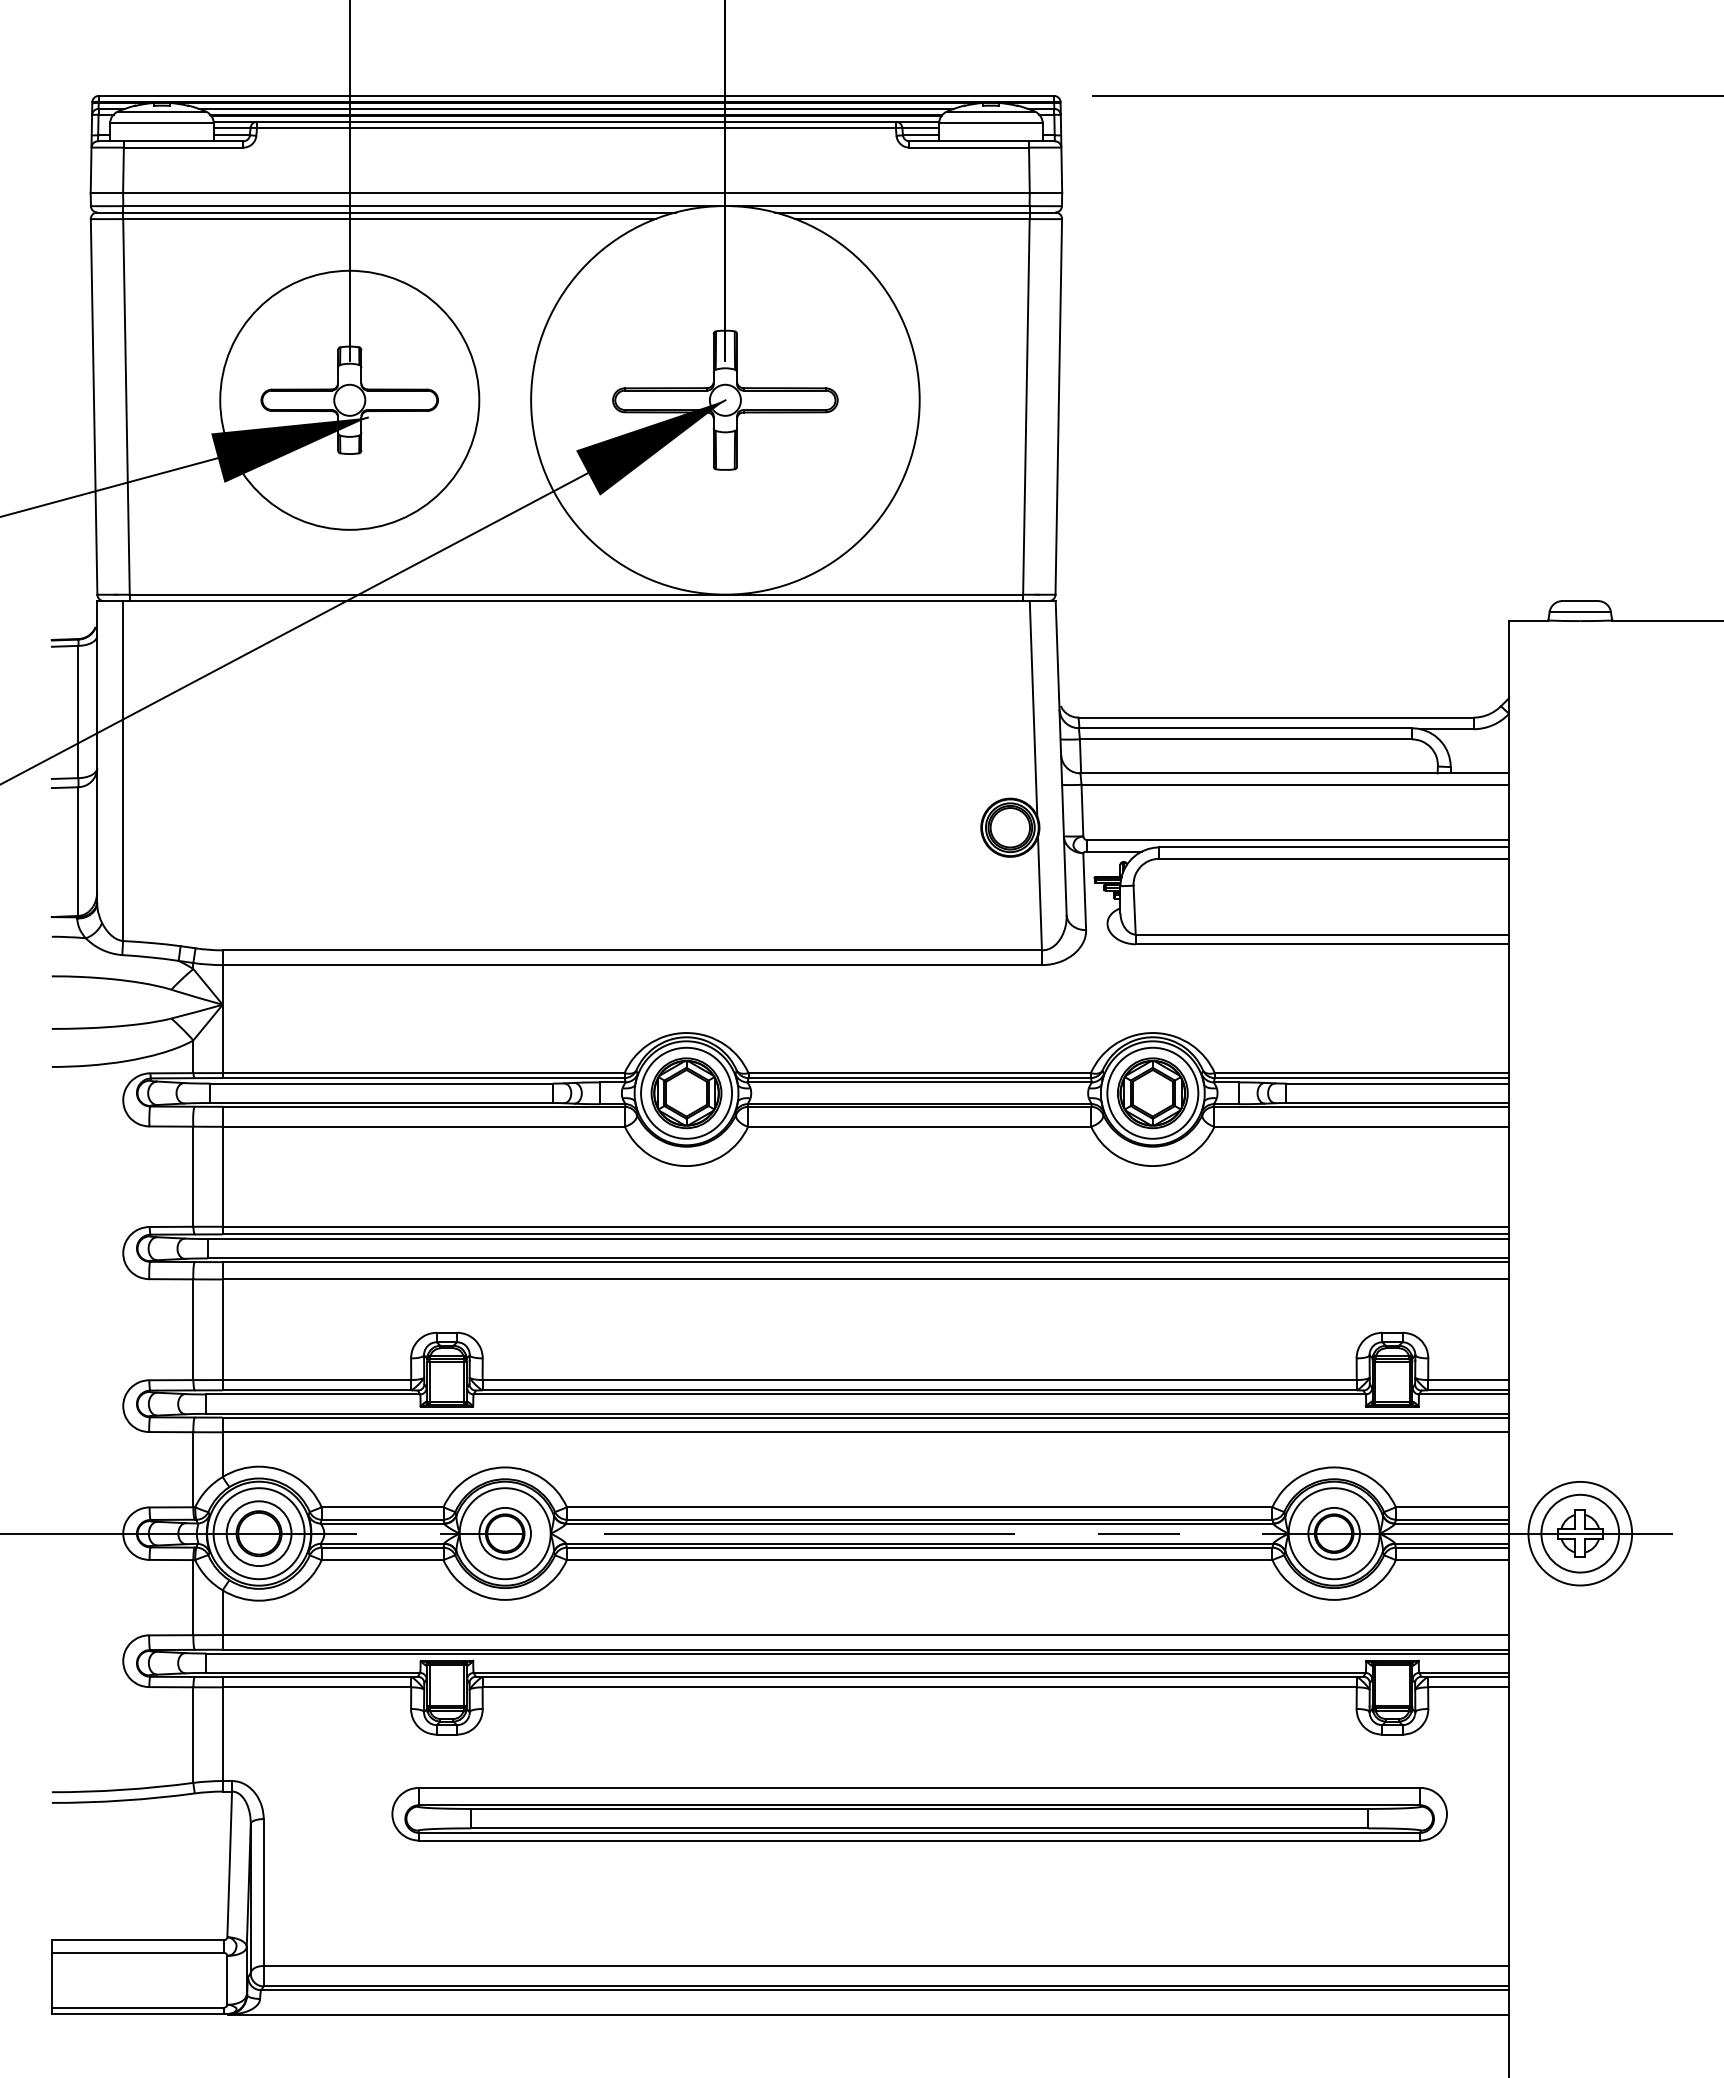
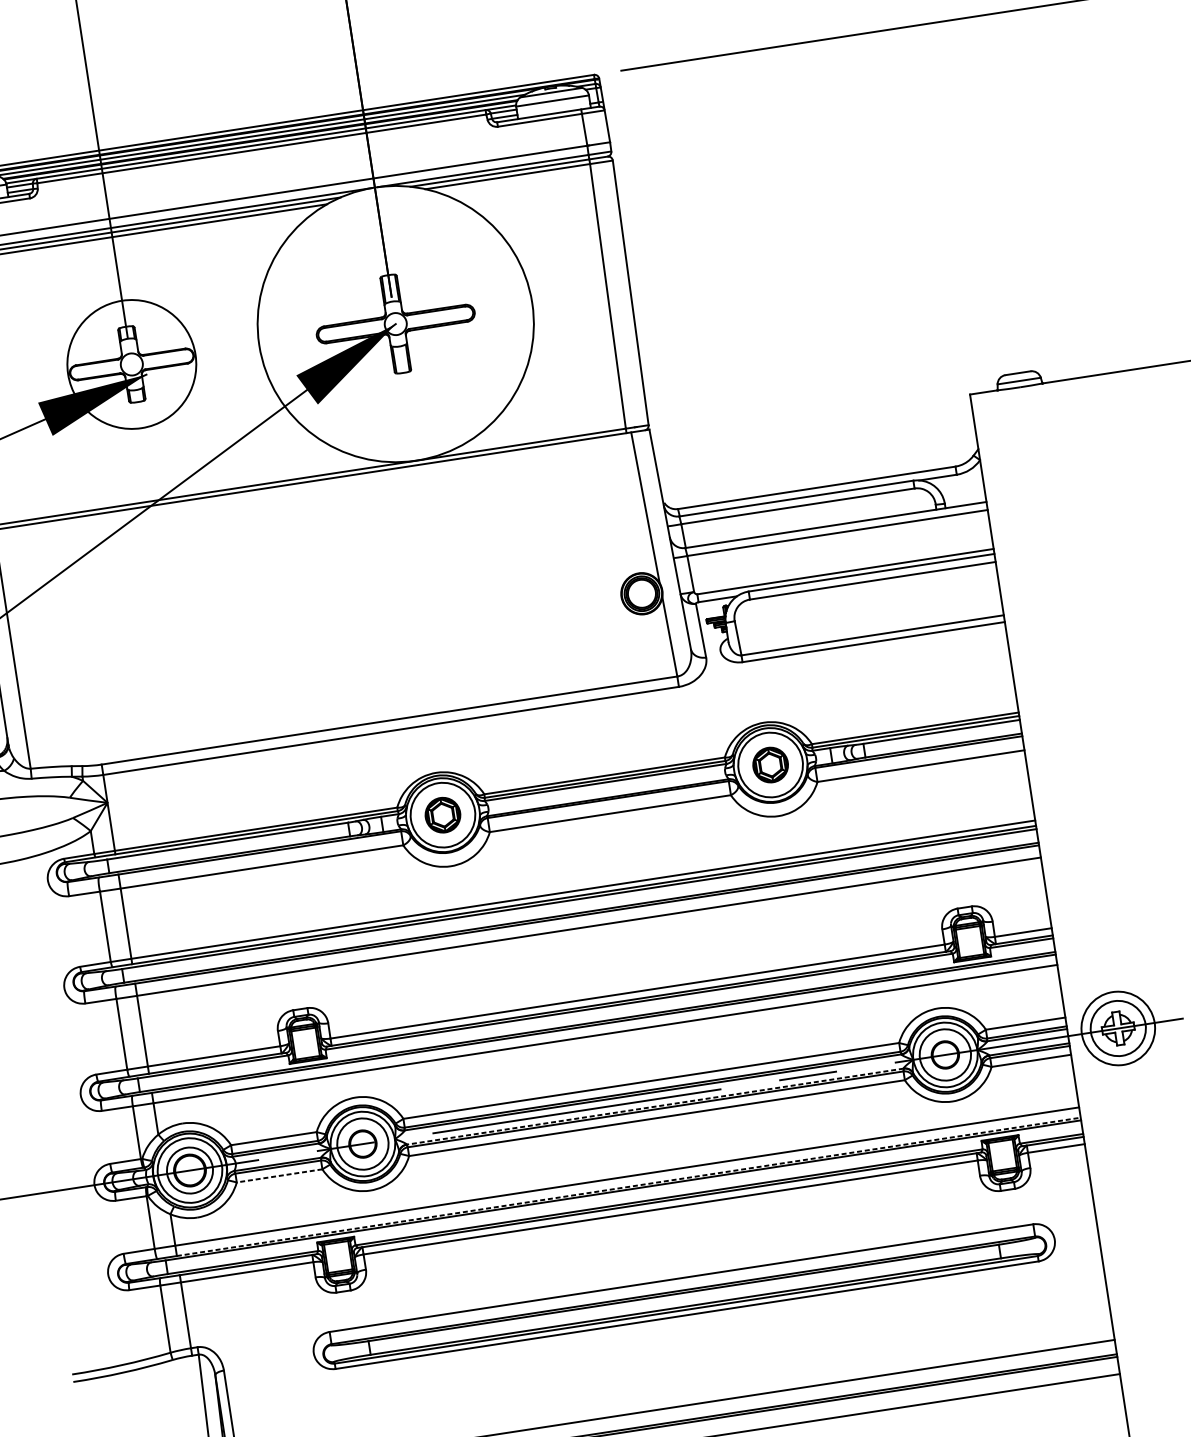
circle: (349, 399) -> (131, 363), size x0.7
part: (686, 1093) -> (442, 815), size x0.7
part: (1152, 1093) -> (770, 765), size x0.7
circle: (505, 1533) -> (363, 1143), size x1.4
circle: (1333, 1533) -> (944, 1054), size x1.4
line: (919, 1543) -> (655, 1106), solid -> dashed
line: (382, 1560) -> (279, 1176), solid -> dashed
line: (866, 1649) -> (629, 1186), solid -> dashed

